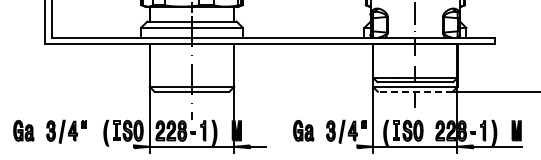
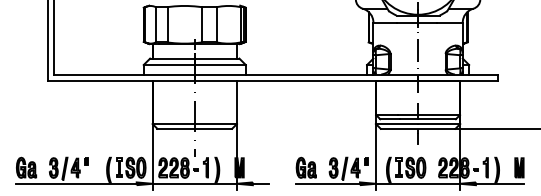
line: (414, 91) -> (417, 128), dashed -> solid
line: (73, 146) -> (76, 183), added
line: (325, 146) -> (328, 183), added

